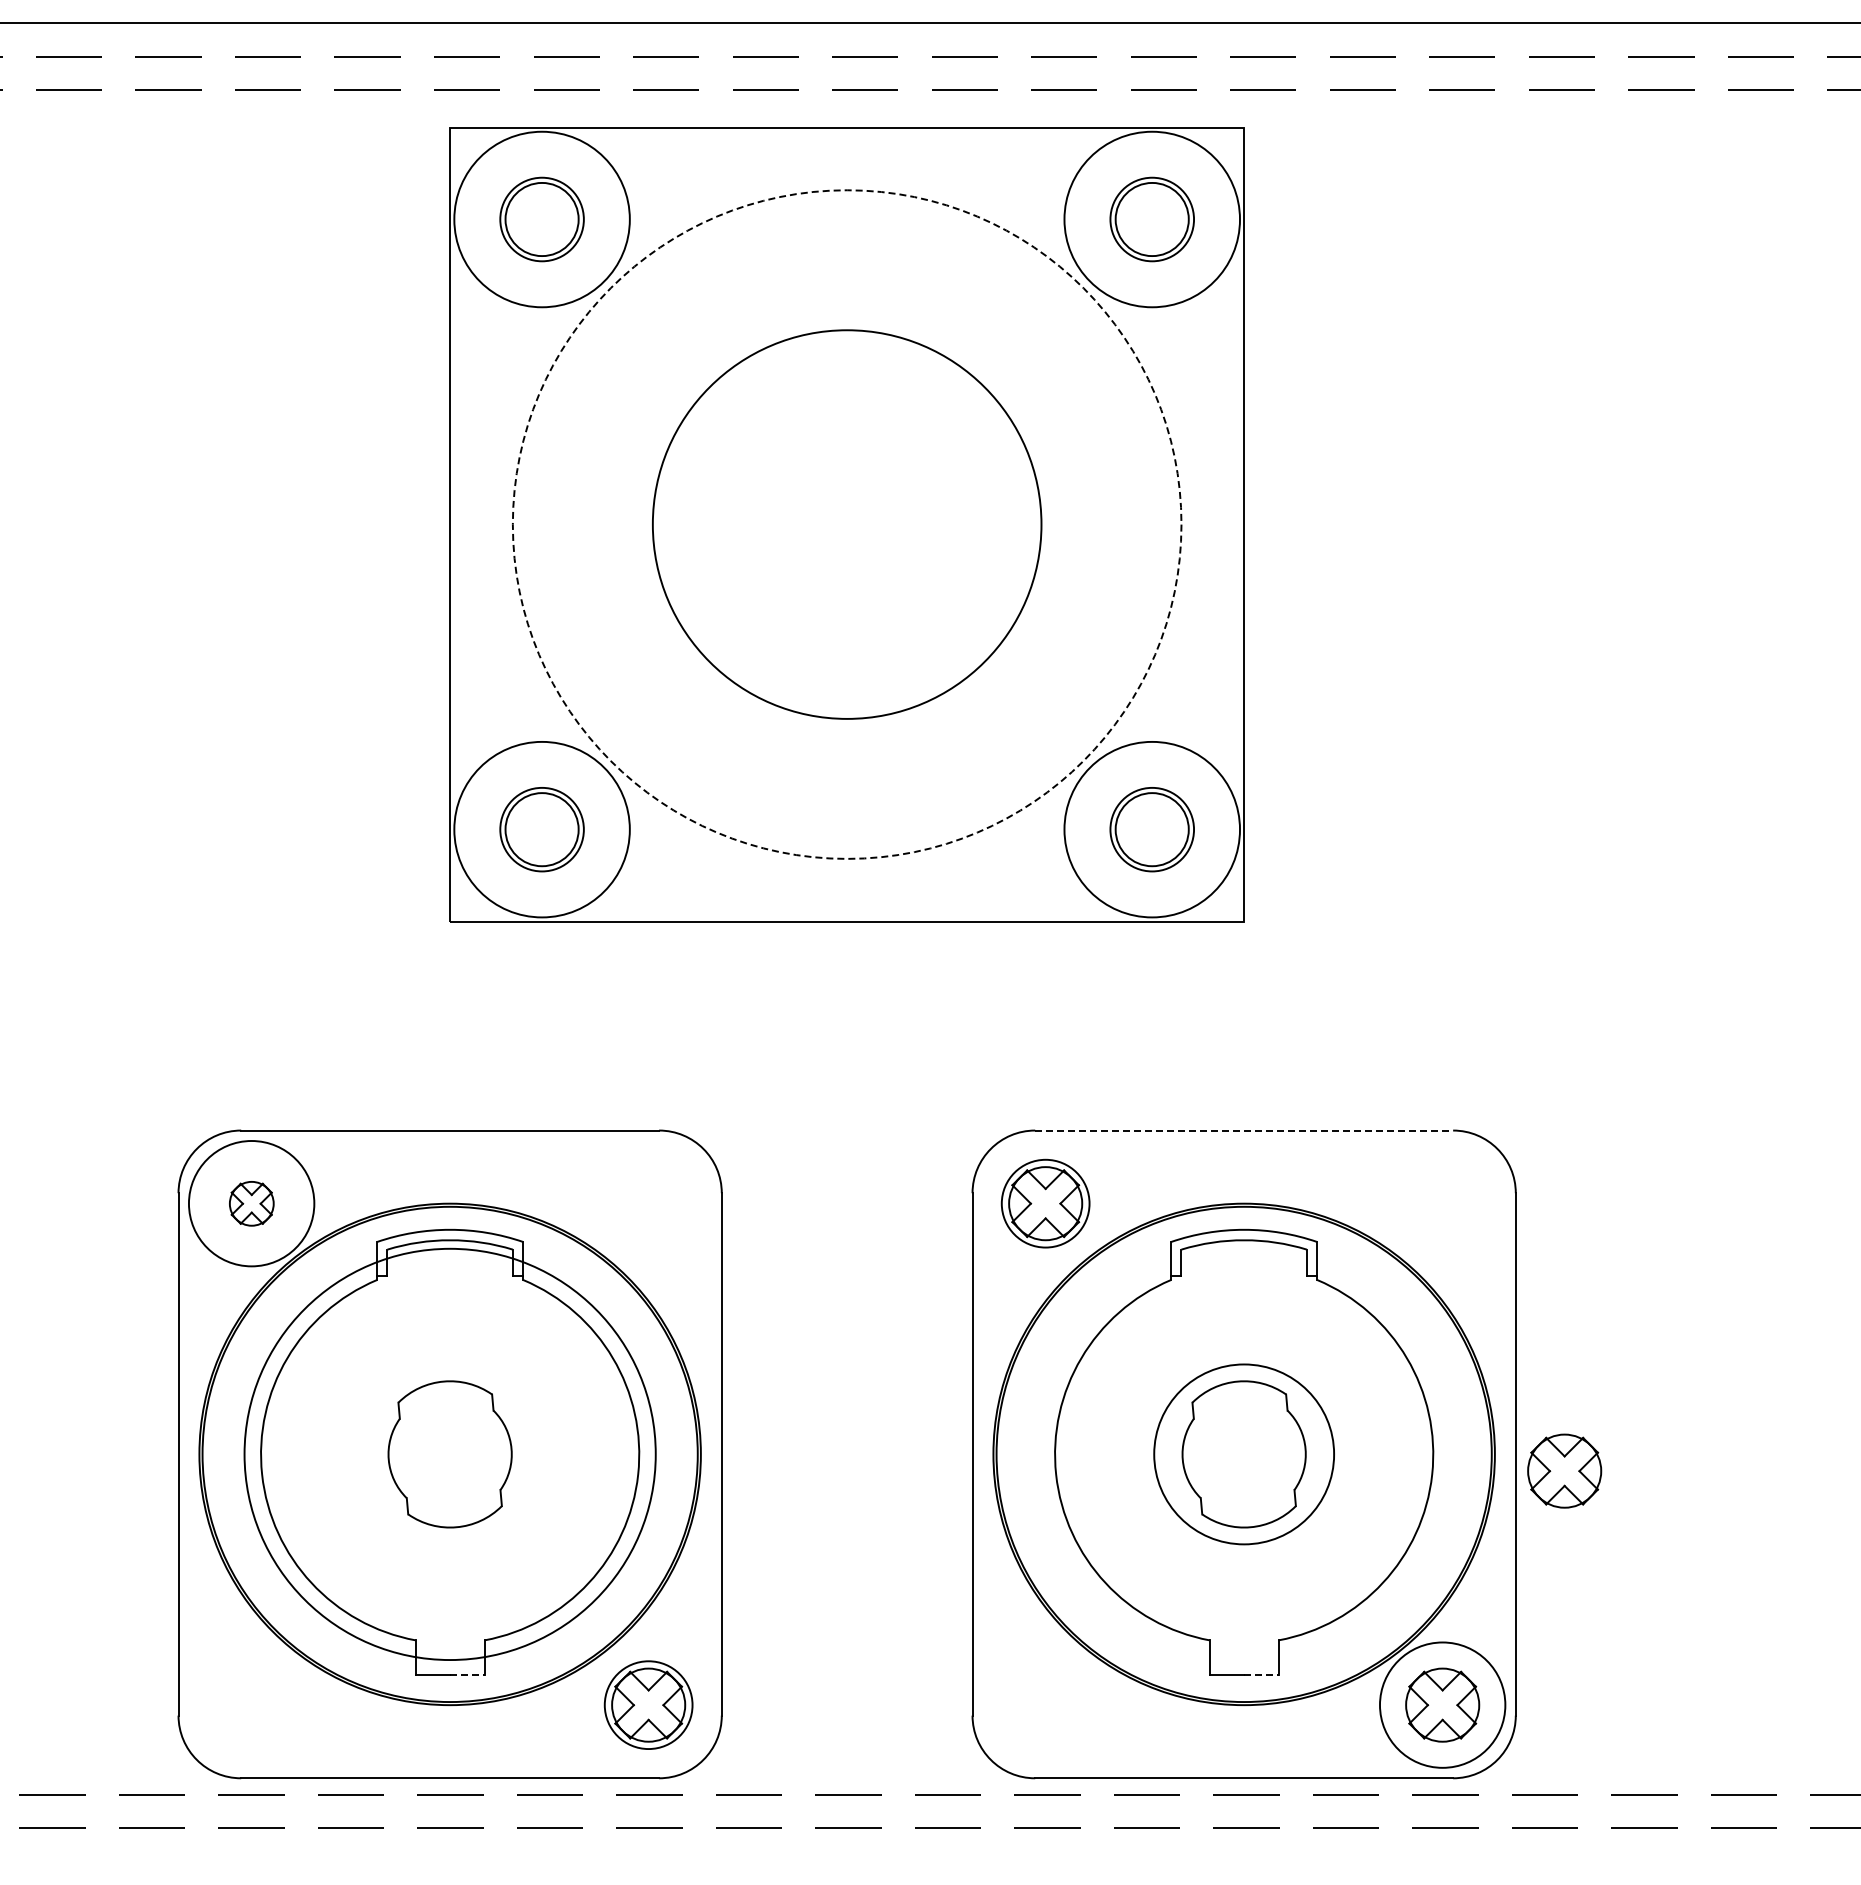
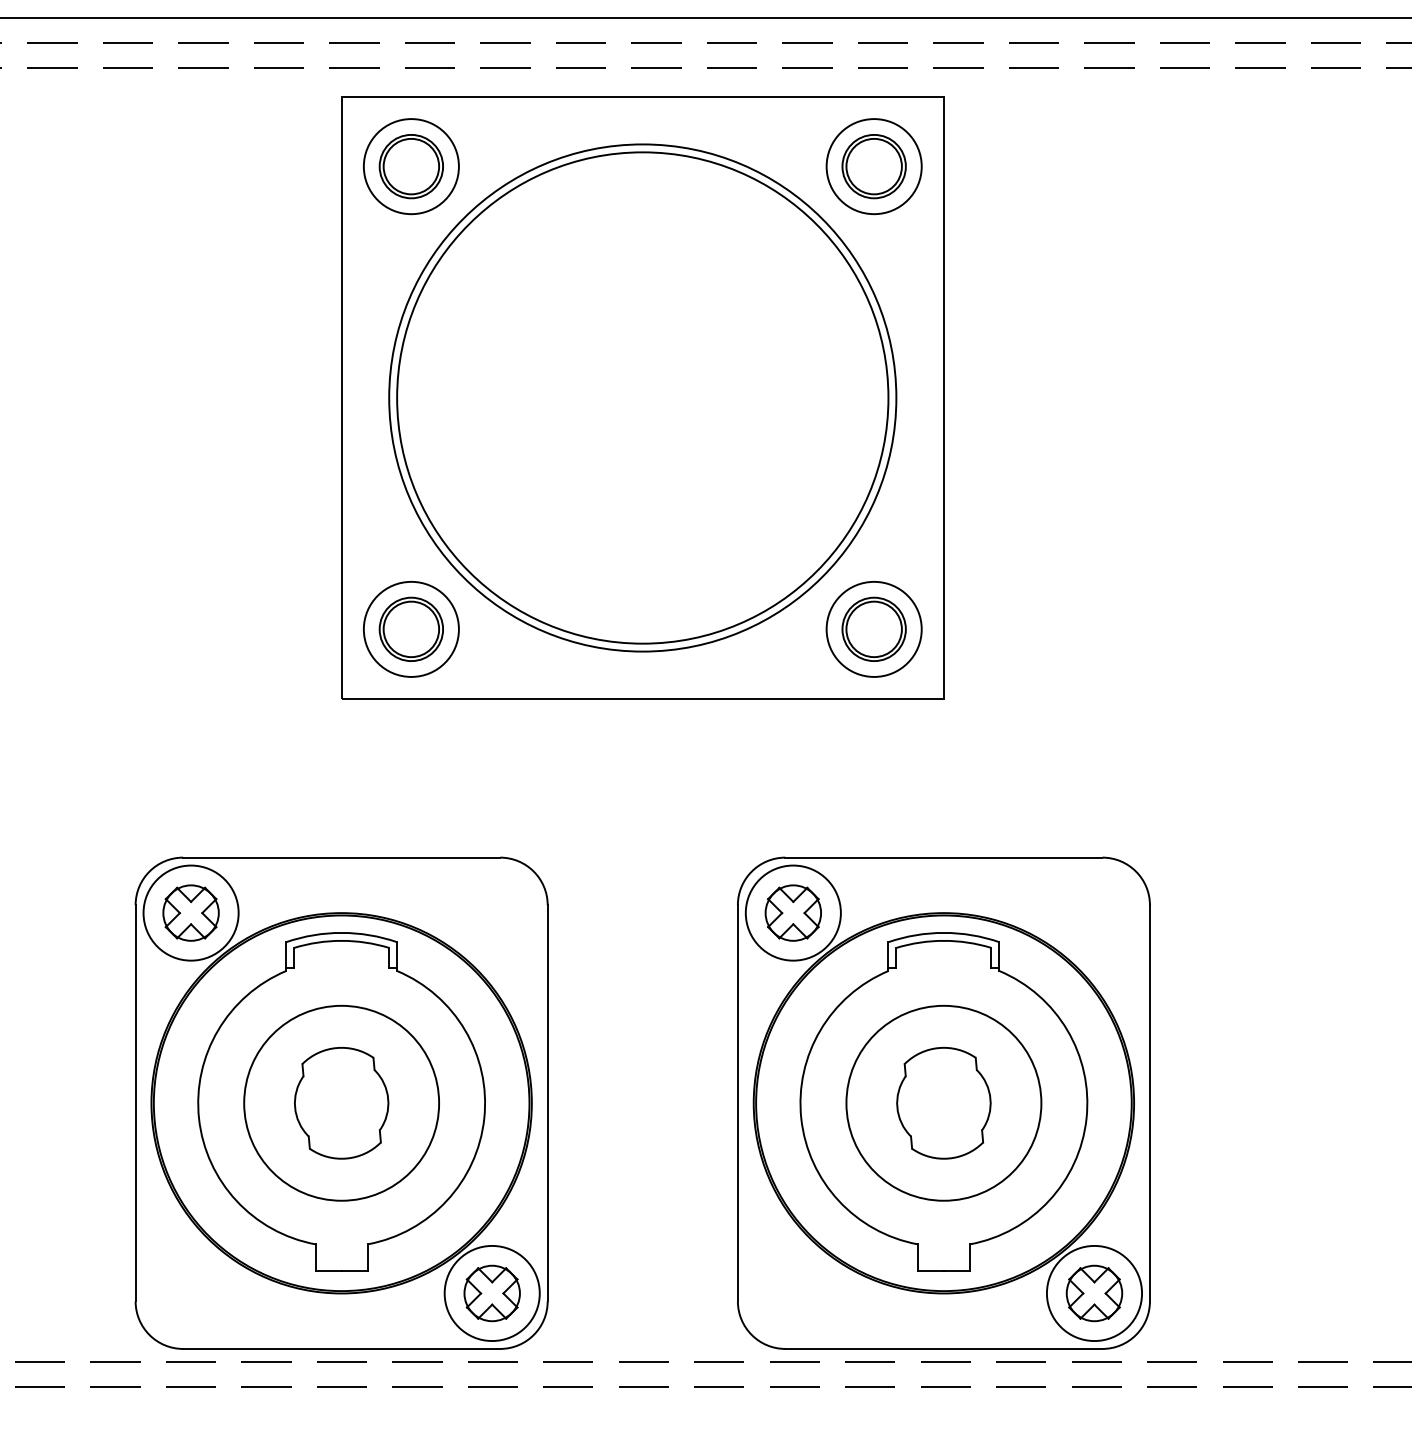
circle: (541, 219) -> (410, 166), size x0.71
circle: (1151, 219) -> (873, 166), size x0.71
circle: (846, 524) -> (642, 397), dashed -> solid
circle: (847, 524) -> (643, 397), size x1.67
circle: (541, 829) -> (410, 629), size x0.71
circle: (1151, 829) -> (873, 629), size x0.71
line: (1244, 1130) -> (944, 857), dashed -> solid
part: (251, 1203) -> (190, 912), size x1.67
circle: (1045, 1203) -> (793, 912), size x1.43
circle: (449, 1453) -> (341, 1102), size x0.62
circle: (1243, 1453) -> (943, 1102), size x1.43
part: (1564, 1470) -> (1186, 1115), removed
line: (467, 1674) -> (354, 1270), dashed -> solid
line: (1261, 1674) -> (957, 1270), dashed -> solid
circle: (648, 1704) -> (492, 1292), size x1.43

